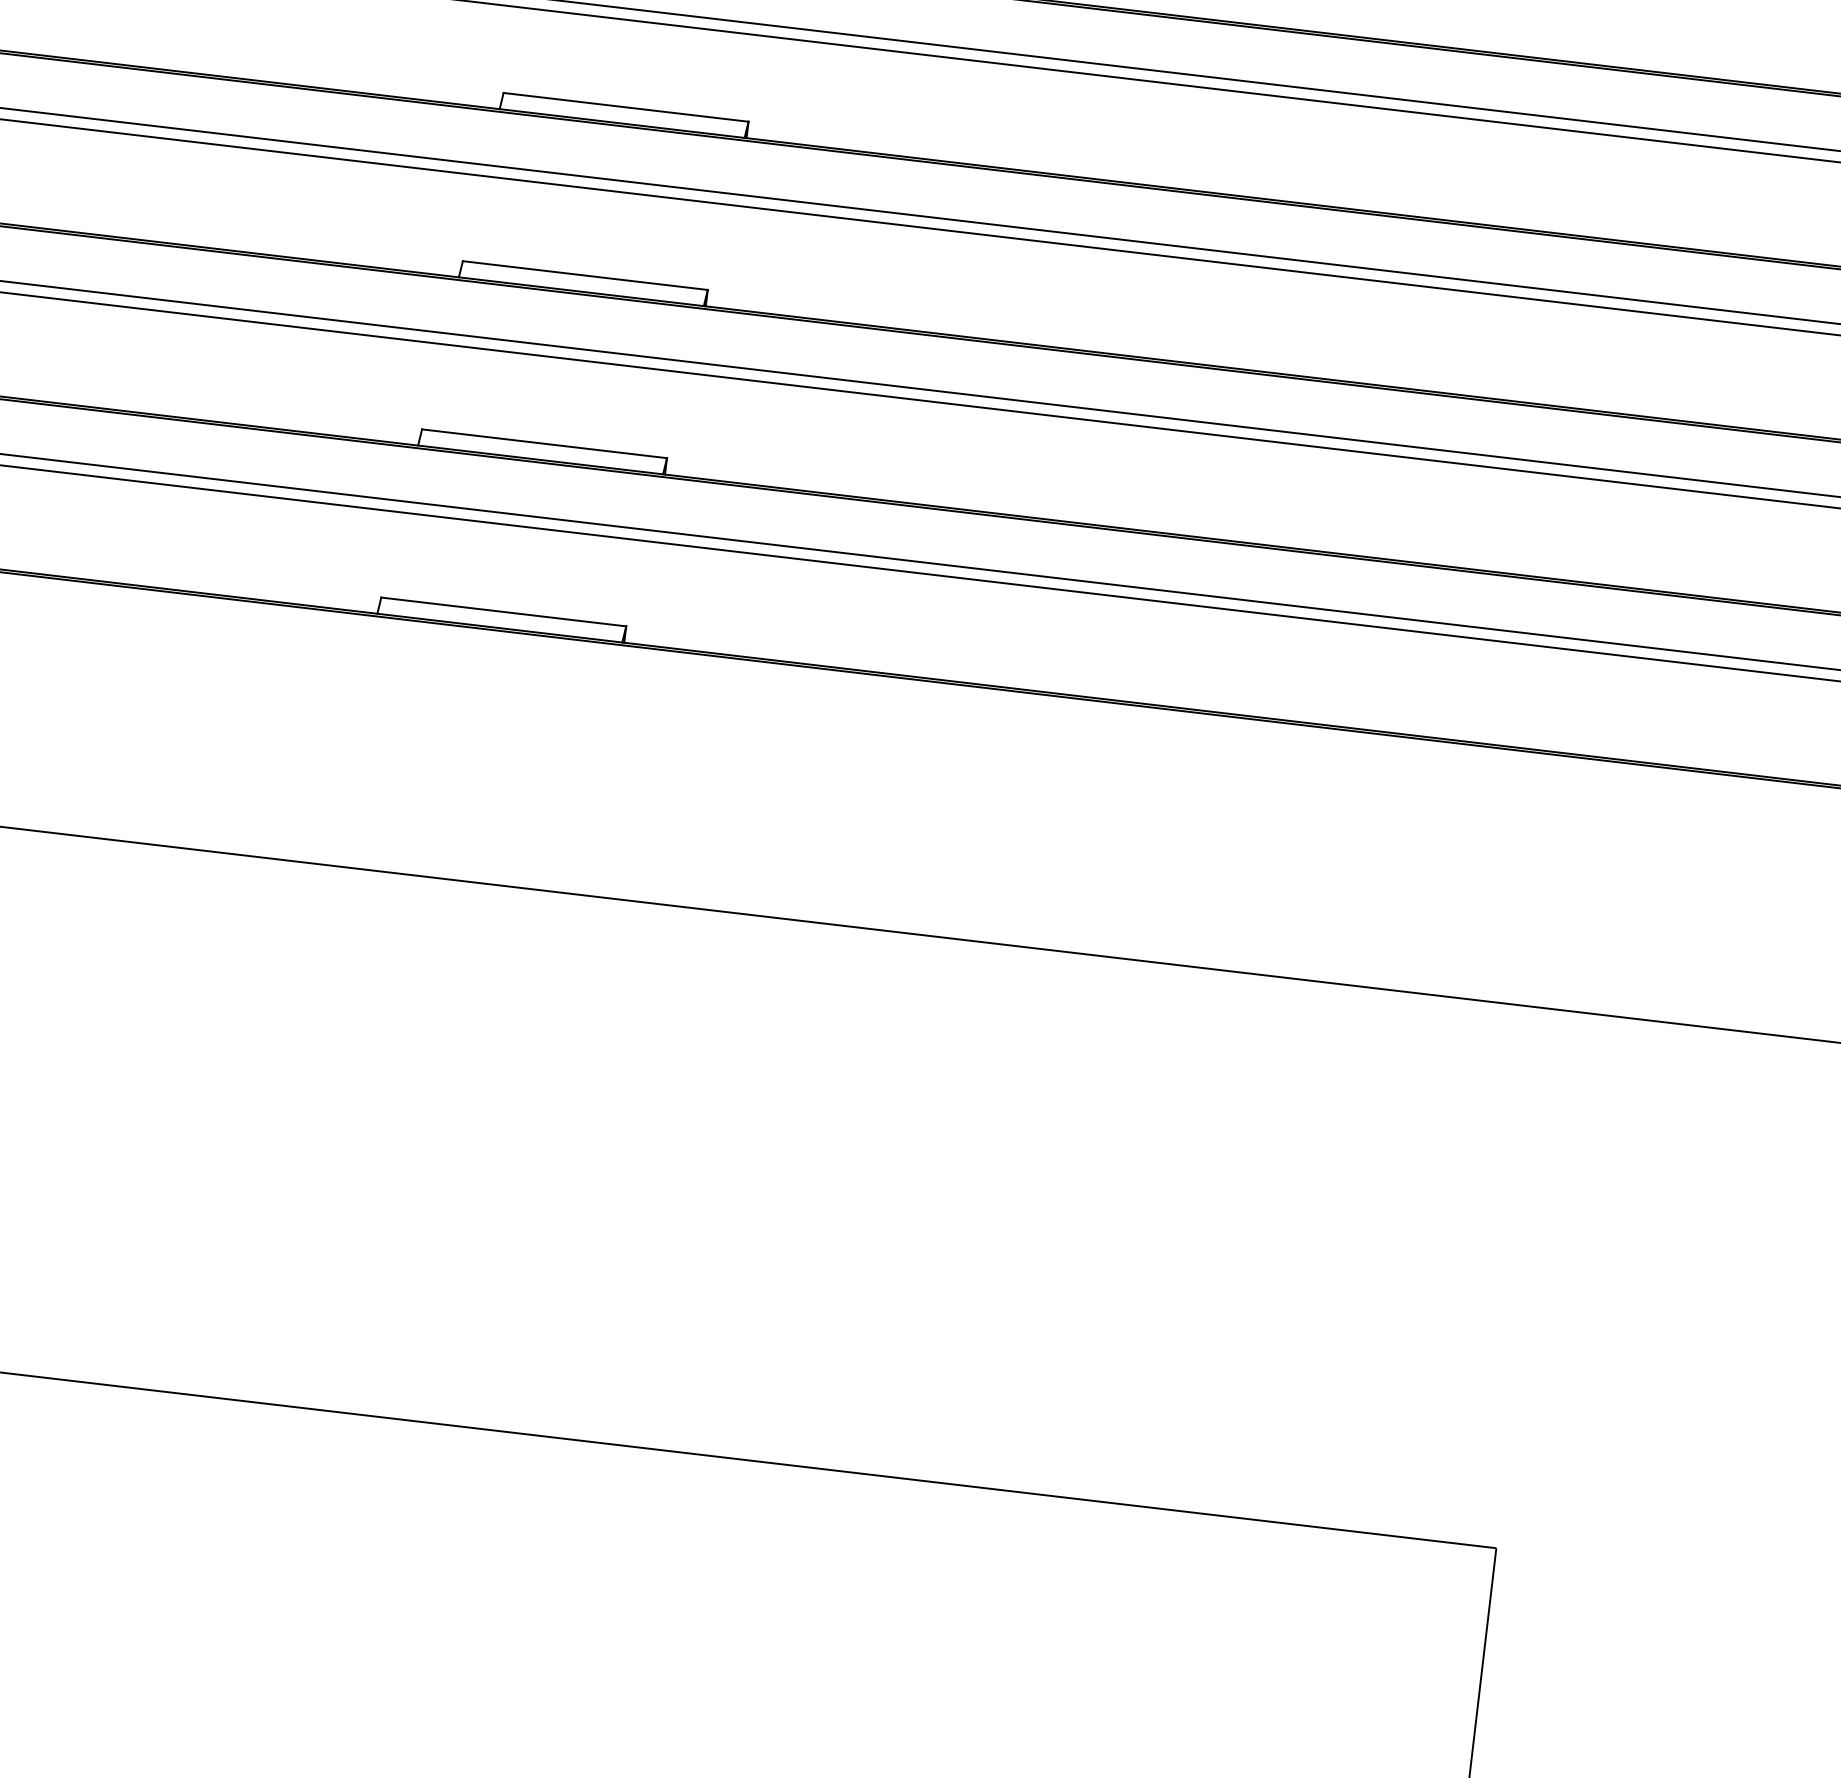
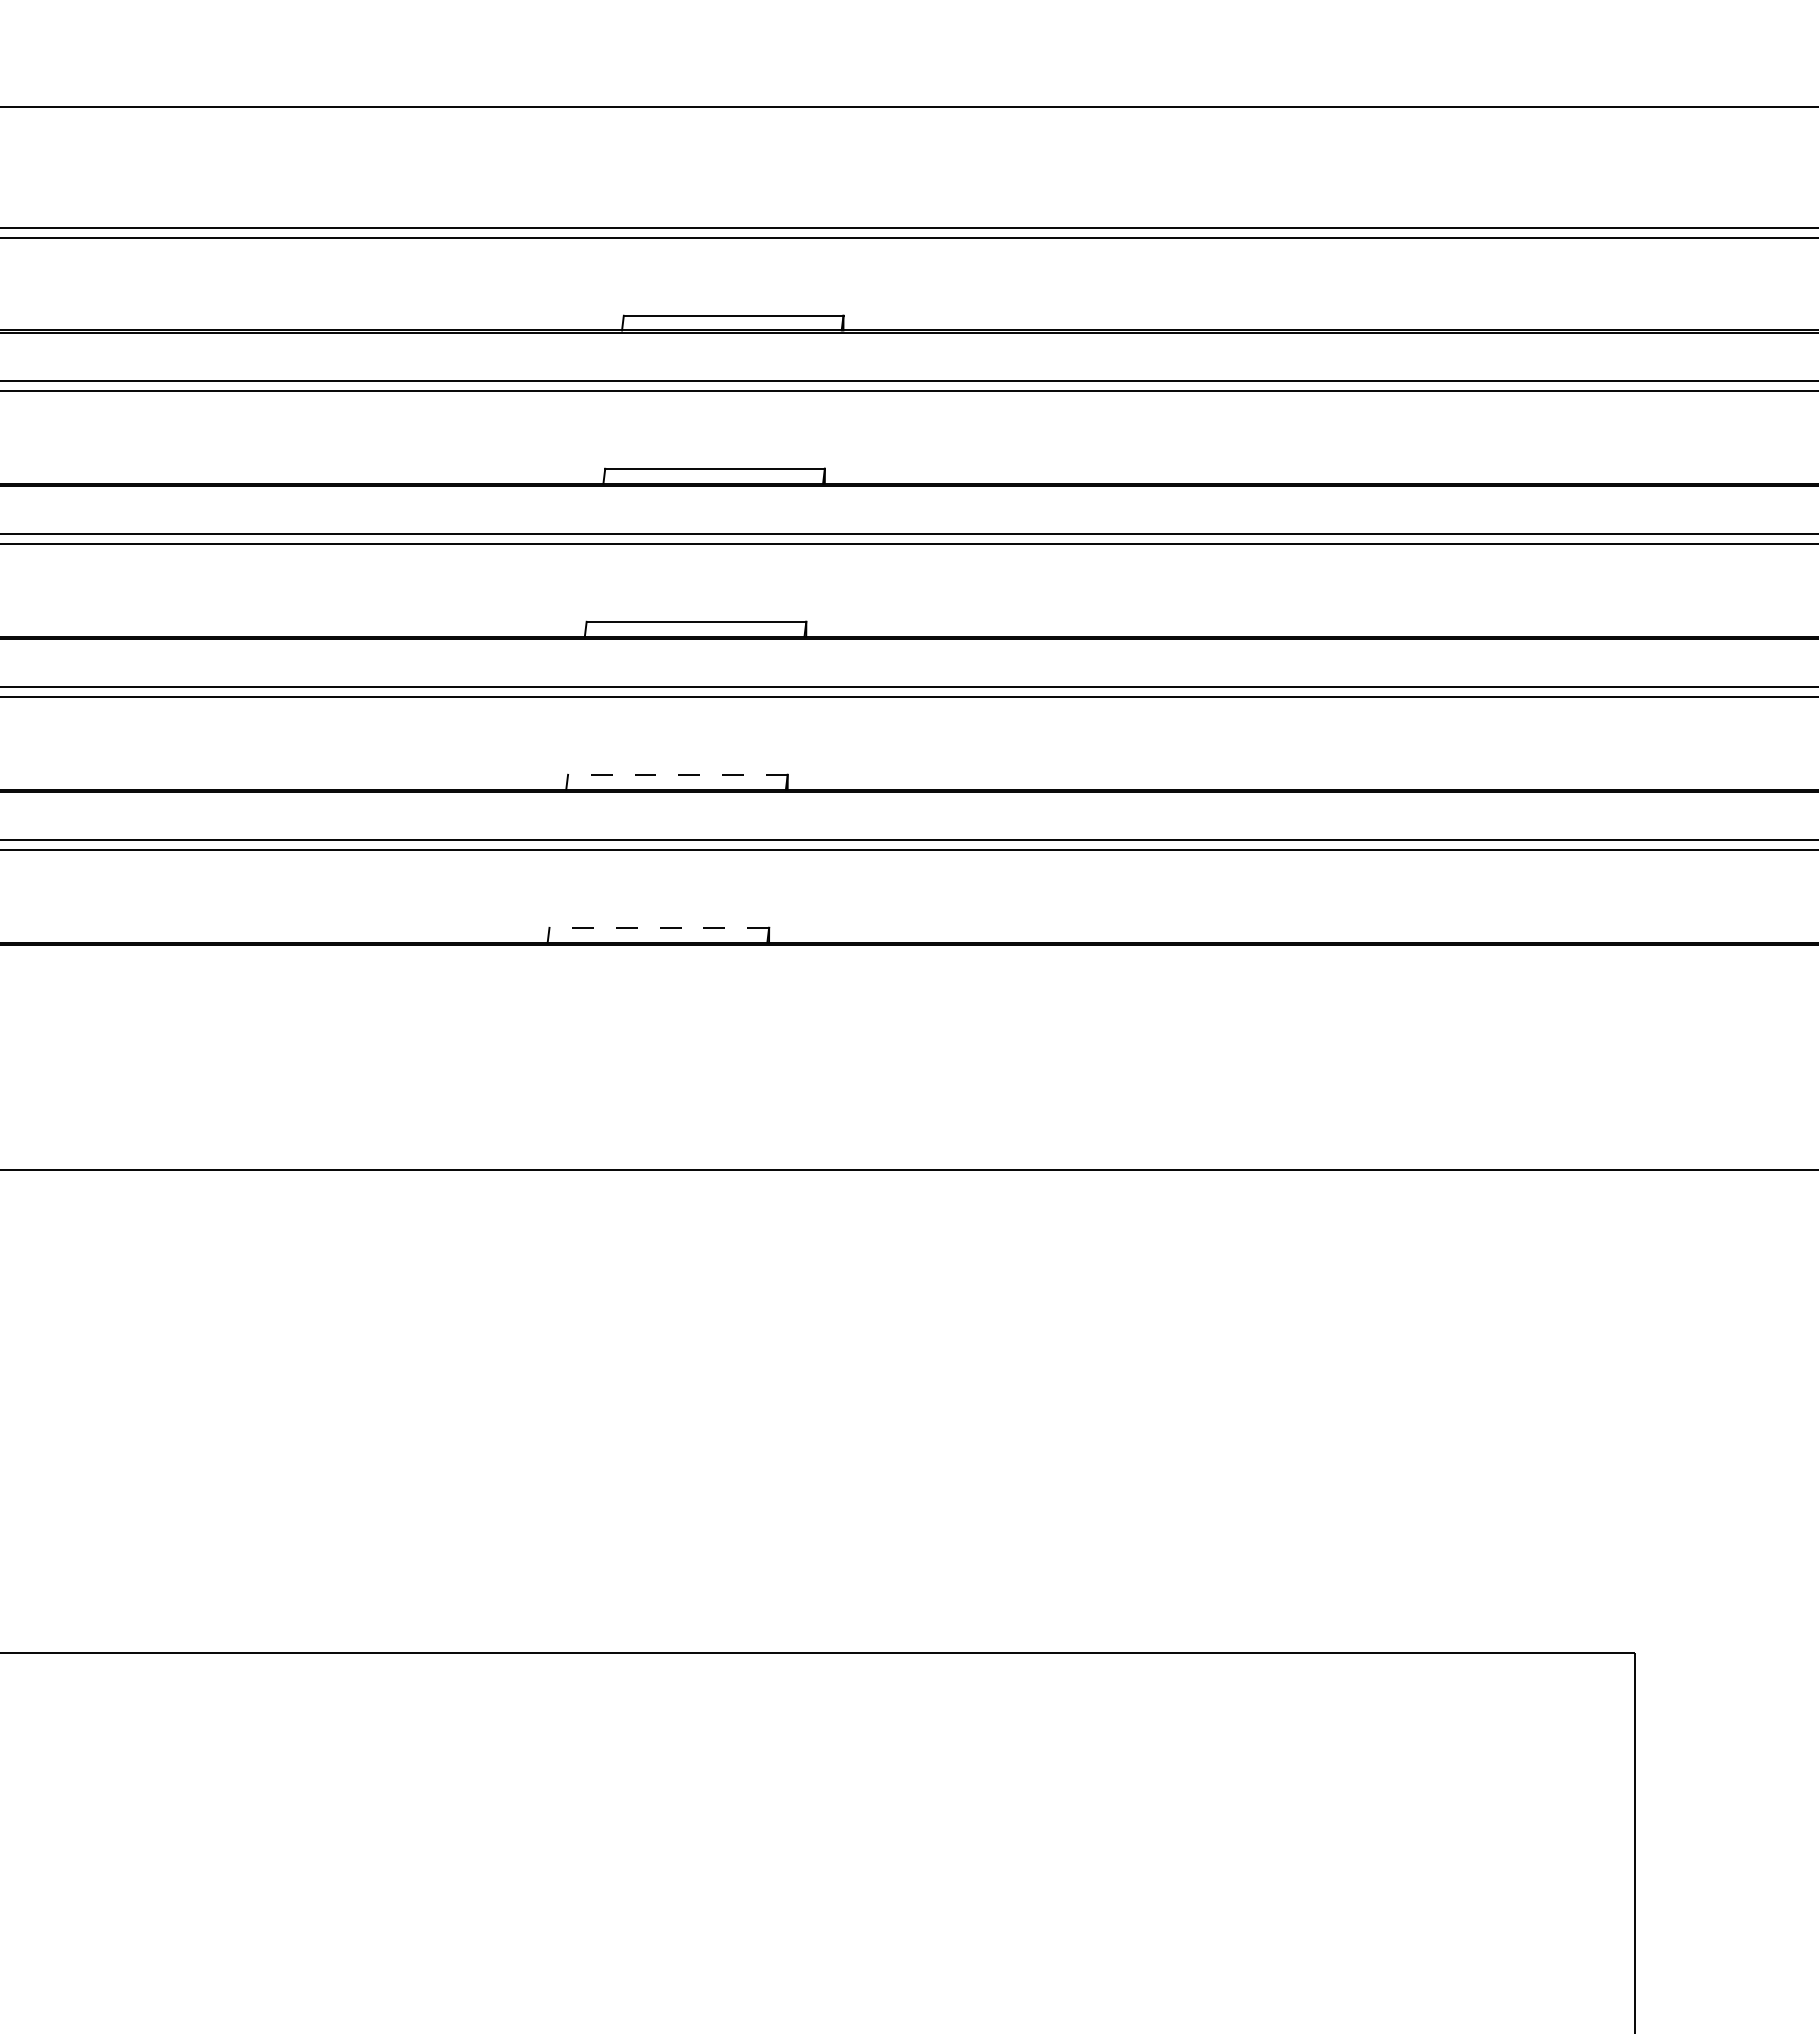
line: (544, 443) -> (677, 774), solid -> dashed
line: (504, 611) -> (659, 927), solid -> dashed

